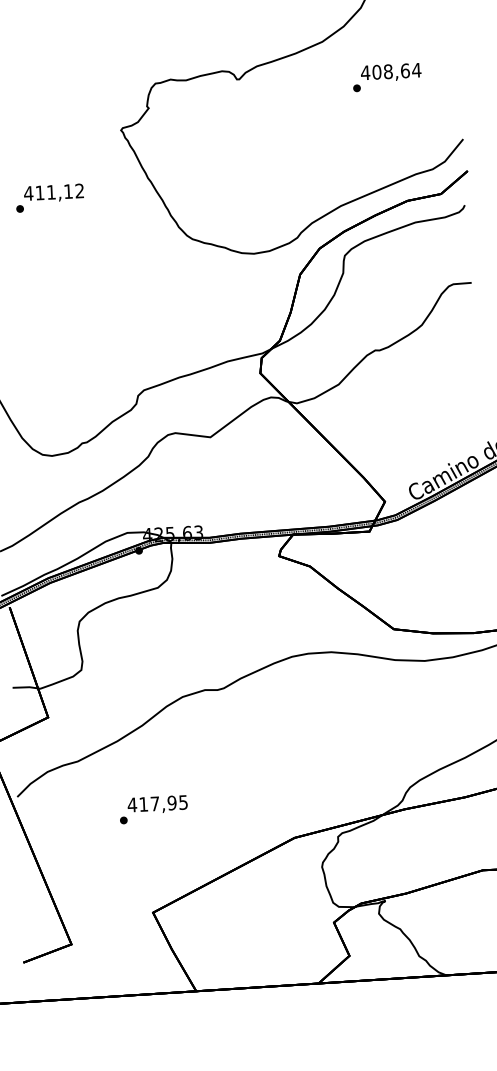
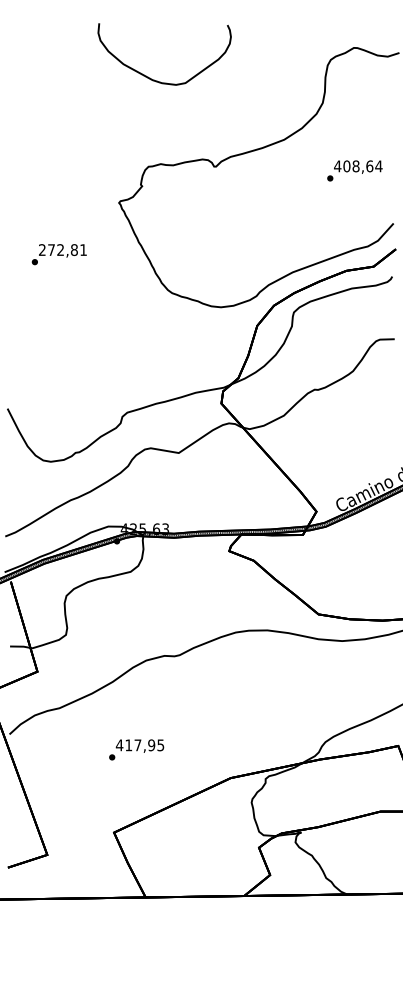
text: (386, 76) -> (354, 170), moved
text: (53, 192) -> (62, 250), 411,12 -> 272,81
text: (153, 809) -> (136, 749), moved

